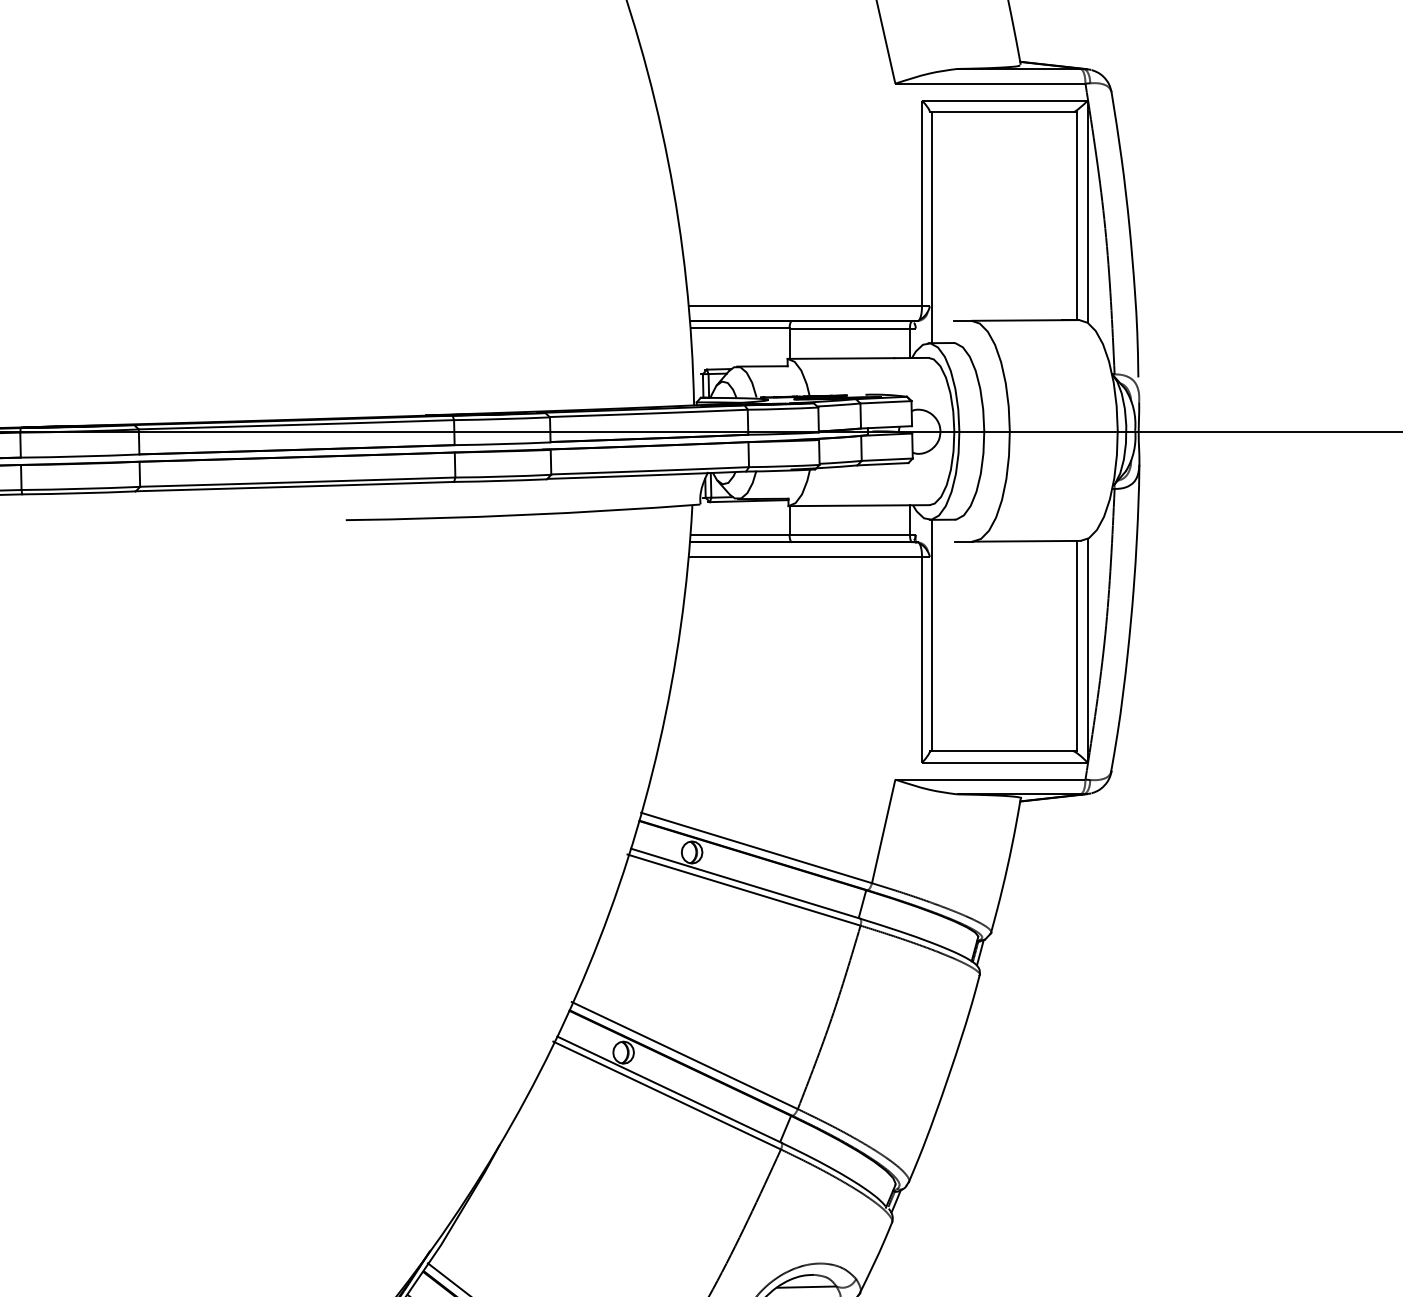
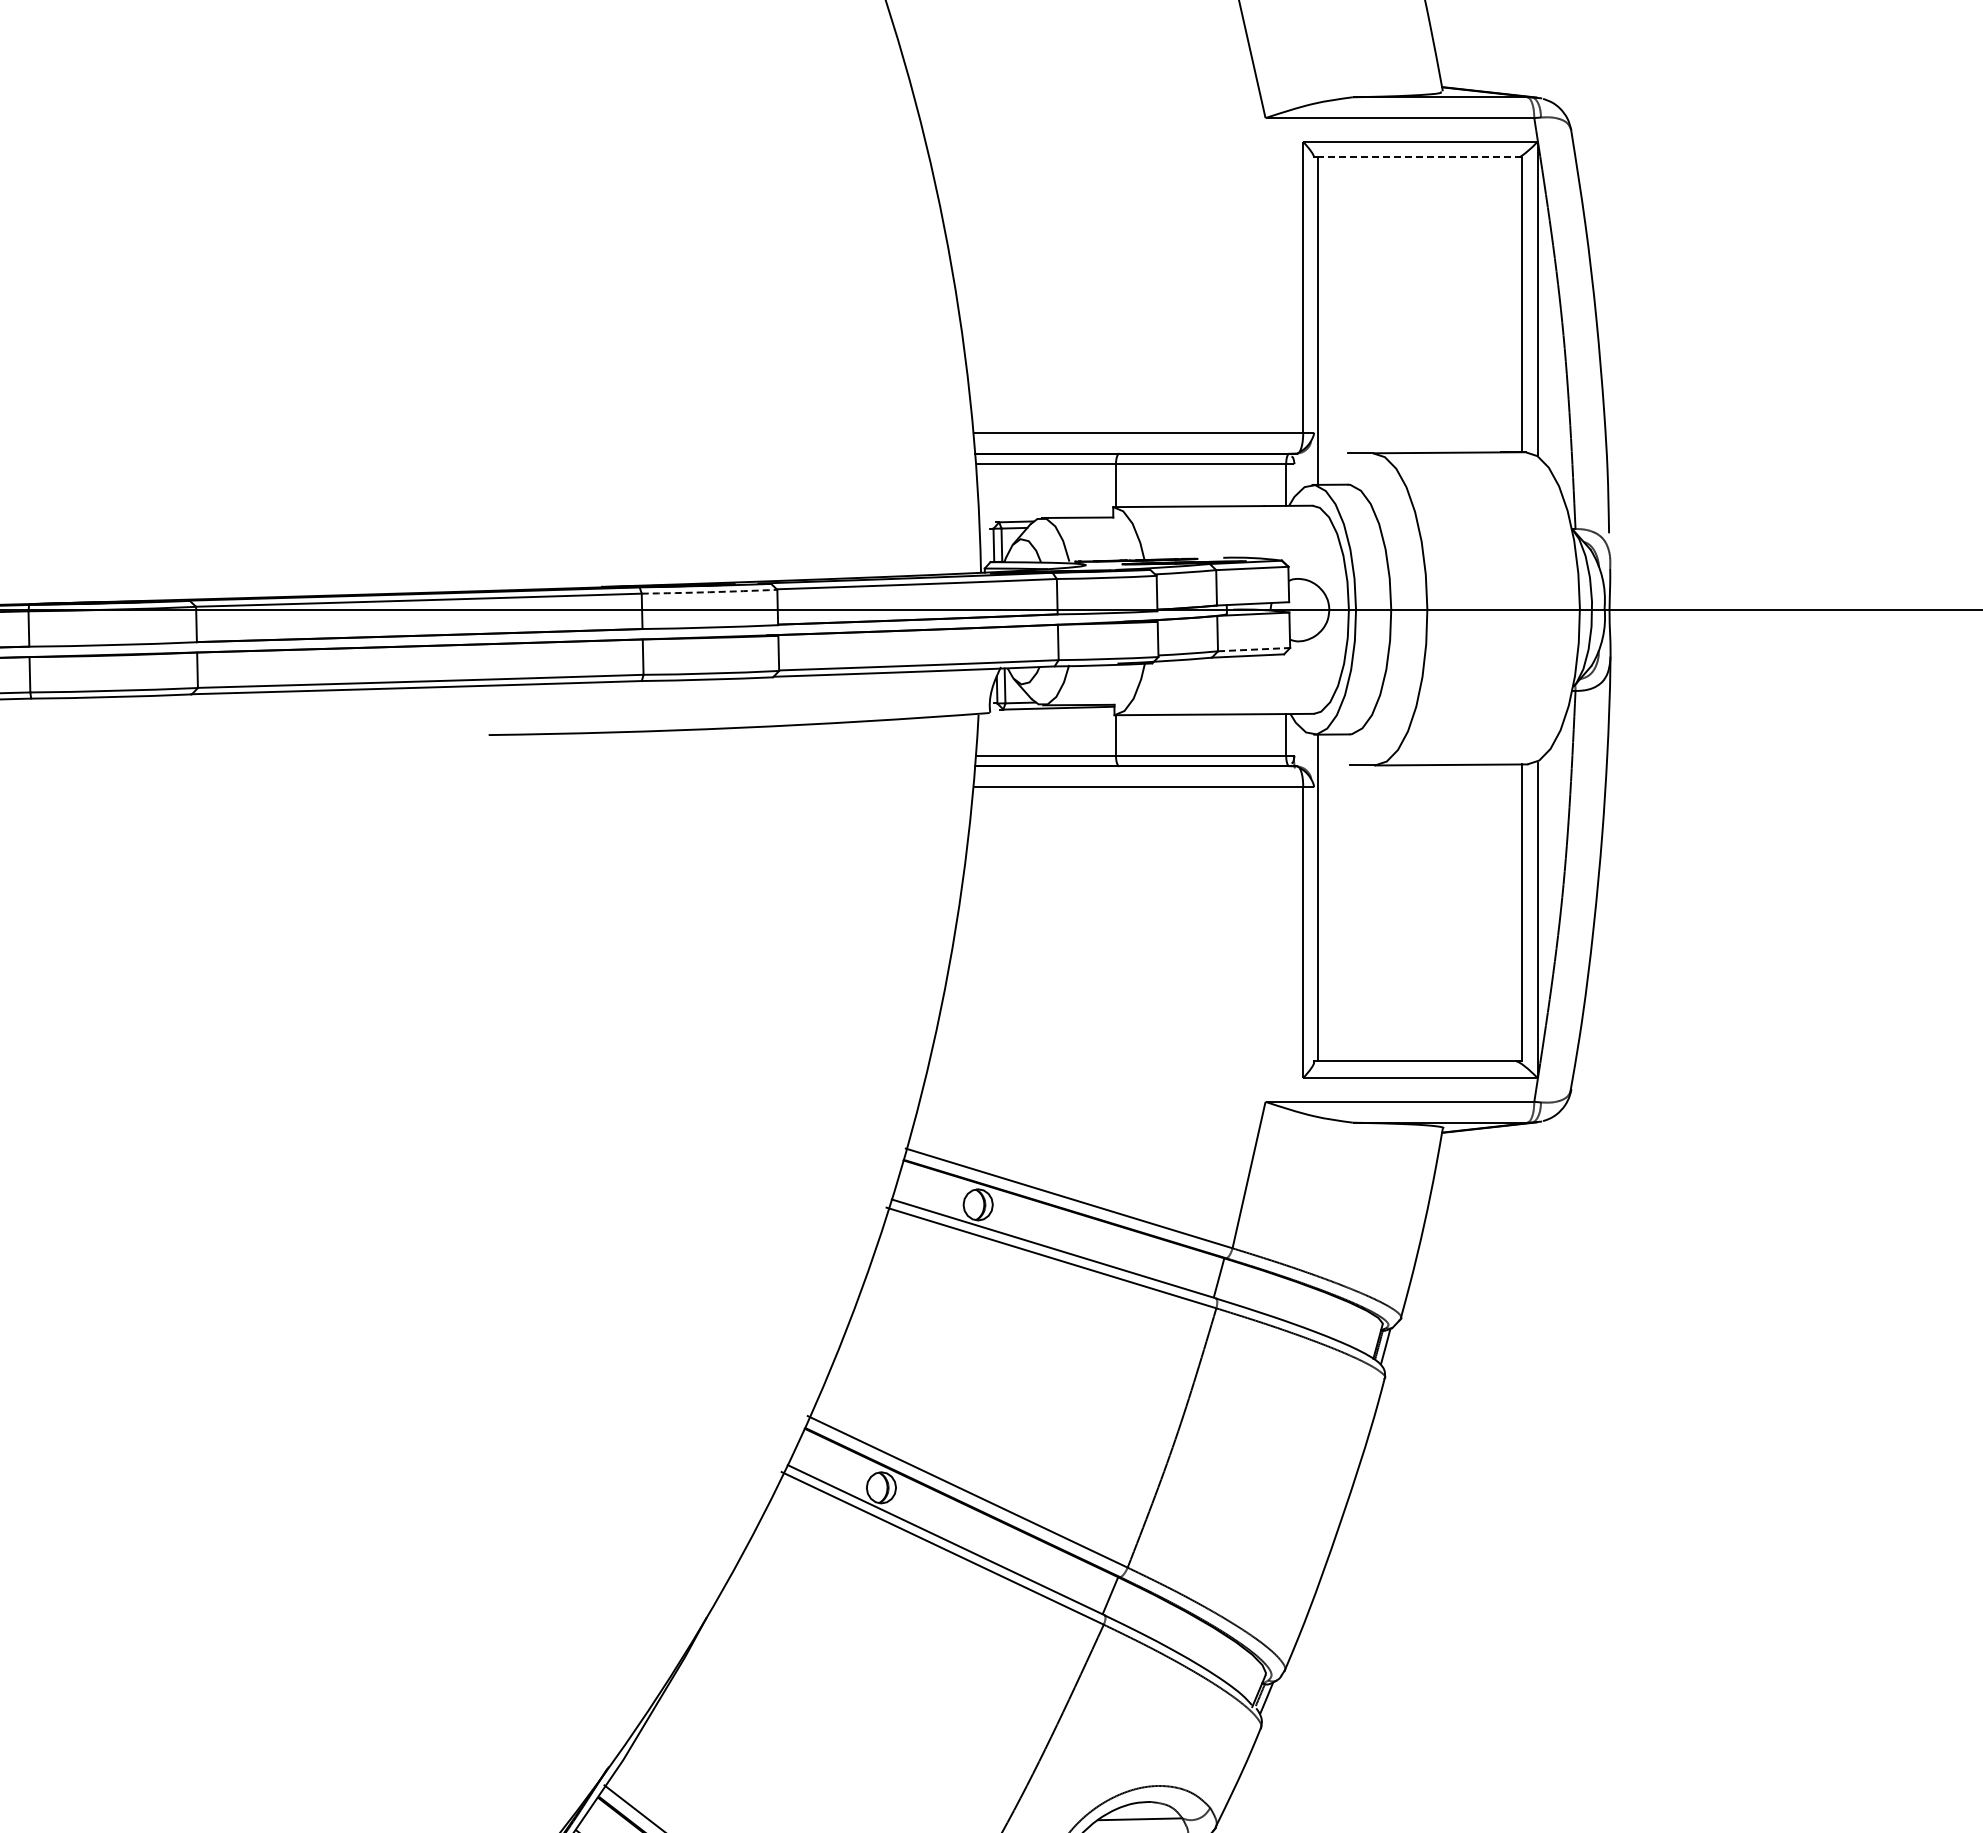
line: (1004, 111) -> (1419, 157), solid -> dashed
arc: (502, 419) -> (709, 592), solid -> dashed
line: (887, 459) -> (1254, 649), solid -> dashed

